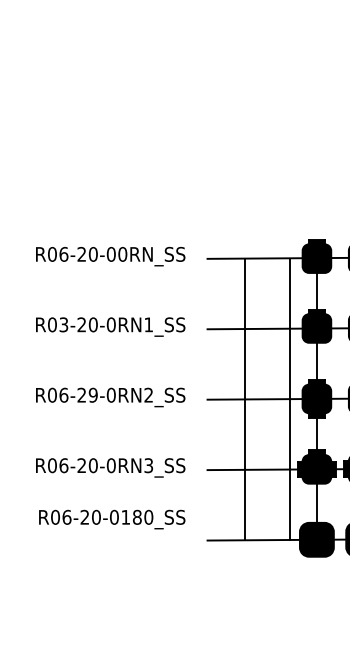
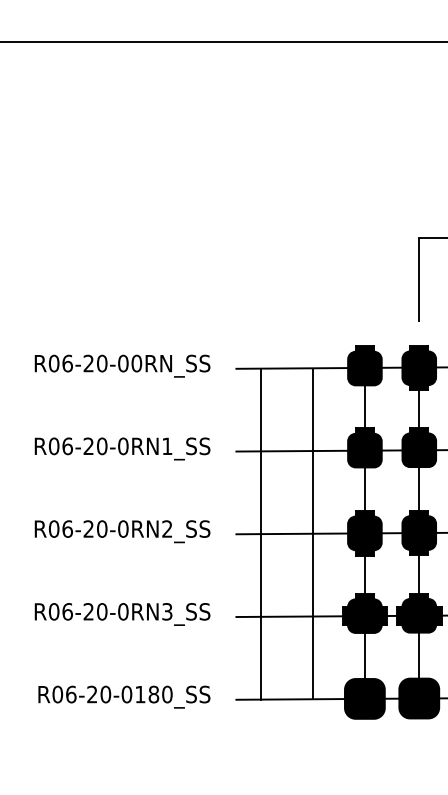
text: (63, 324) -> (67, 446), R03-20-0RN1_SS -> R06-20-0RN1_SS
text: (93, 394) -> (102, 528), R06-29-0RN2_SS -> R06-20-0RN2_SS
line: (245, 399) -> (260, 534), moved
line: (290, 399) -> (313, 533), moved
text: (112, 519) -> (124, 696), moved

